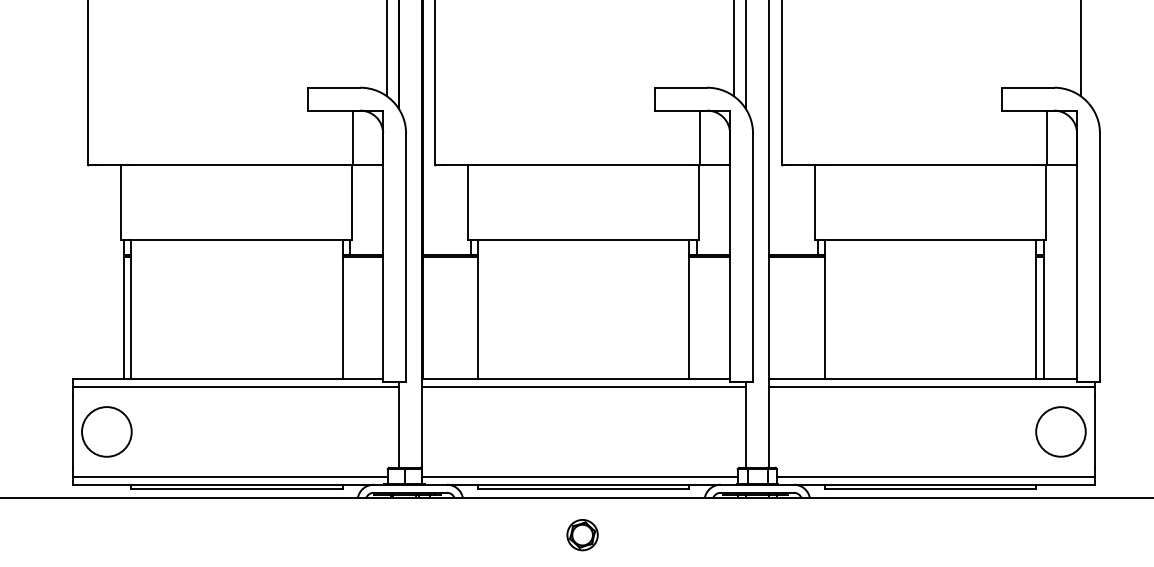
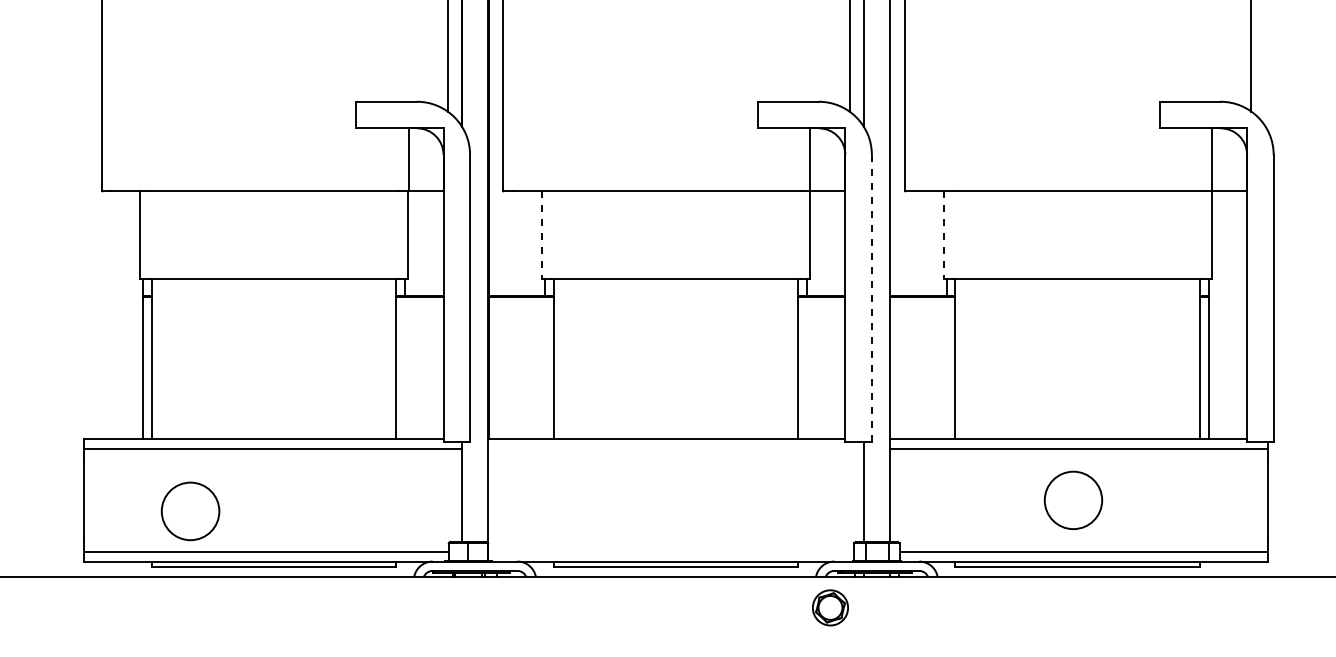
line: (468, 202) -> (542, 234), solid -> dashed
line: (814, 202) -> (943, 234), solid -> dashed
line: (752, 257) -> (871, 298), solid -> dashed
line: (583, 387) -> (675, 448), removed
circle: (1060, 431) -> (1073, 499), moved
circle: (106, 432) -> (190, 511), moved
line: (580, 476) -> (671, 552), removed
part: (582, 534) -> (830, 607), moved

